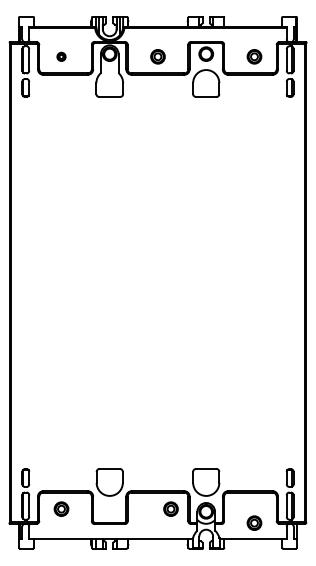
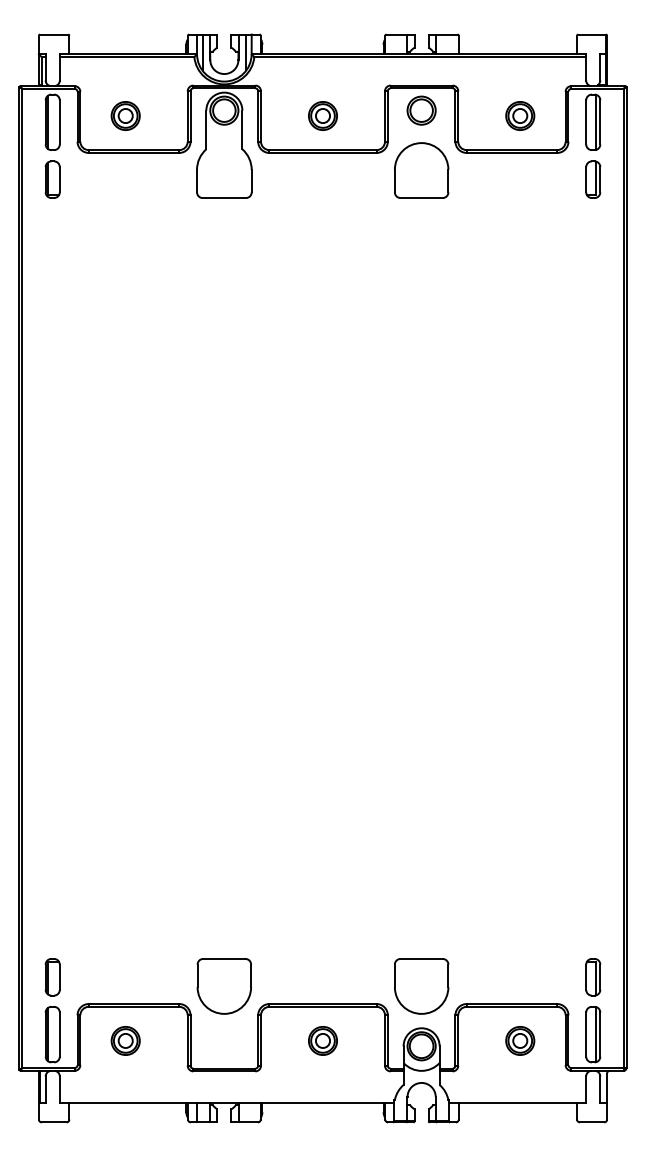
part: (61, 56) -> (125, 115), size x1.67
part: (170, 508) -> (321, 1039), moved
part: (254, 522) -> (520, 1039), moved

